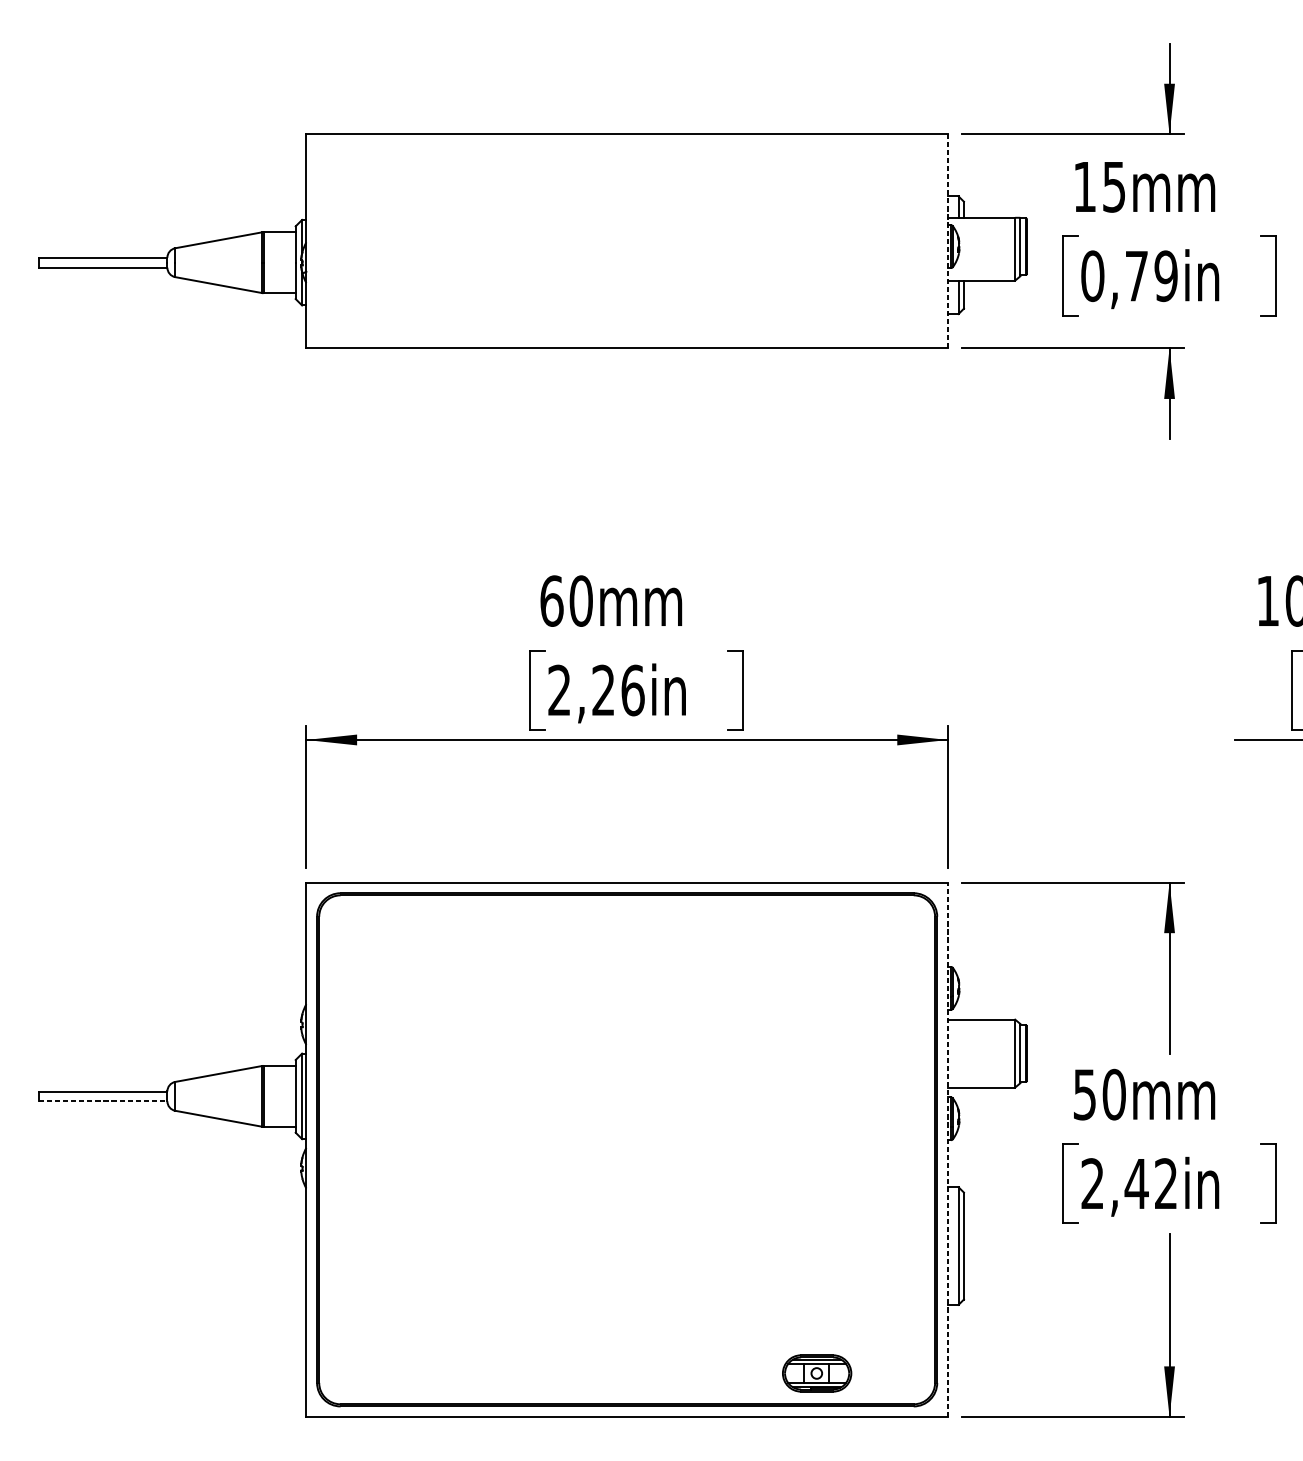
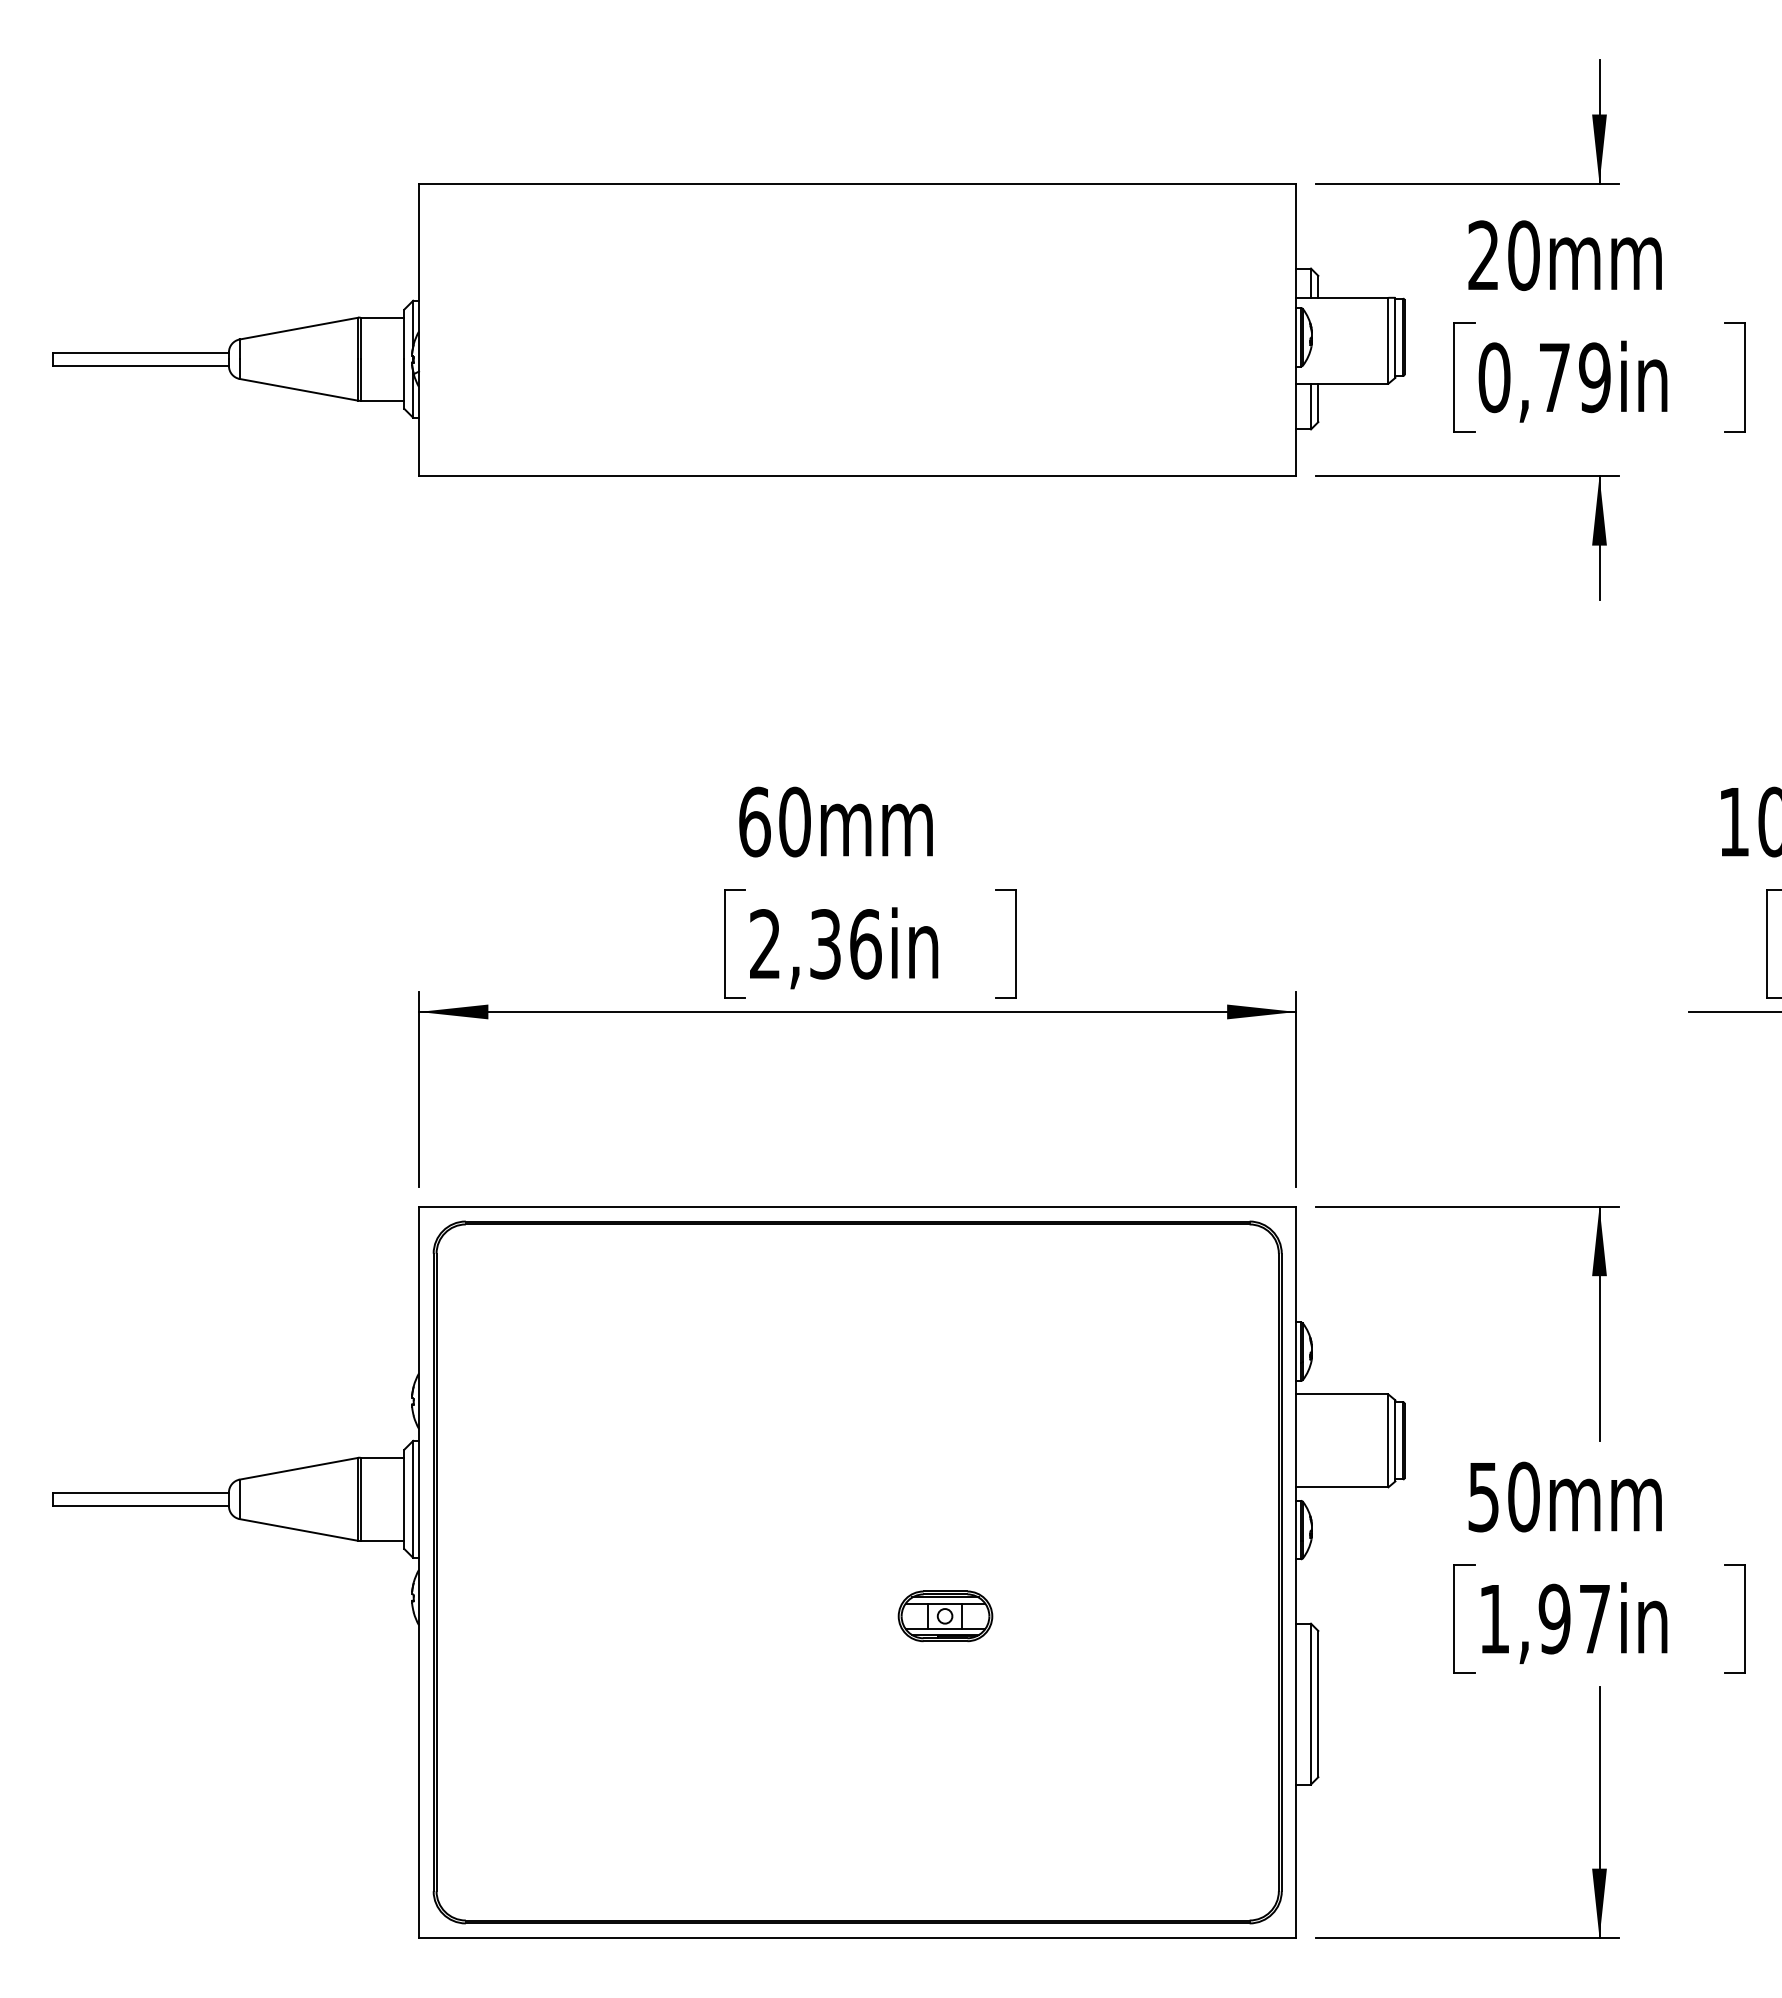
text: (1099, 186) -> (1503, 255), 15mm -> 20mm
line: (948, 240) -> (1296, 329), dashed -> solid
text: (603, 690) -> (825, 944), 2,26in -> 2,36in
line: (103, 1100) -> (141, 1505), dashed -> solid
line: (948, 1149) -> (1296, 1572), dashed -> solid
text: (1129, 1183) -> (1544, 1618), 2,42in -> 1,97in
part: (817, 1373) -> (945, 1616), moved

